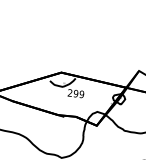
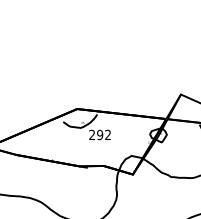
text: (82, 94) -> (108, 135), 299 -> 292

